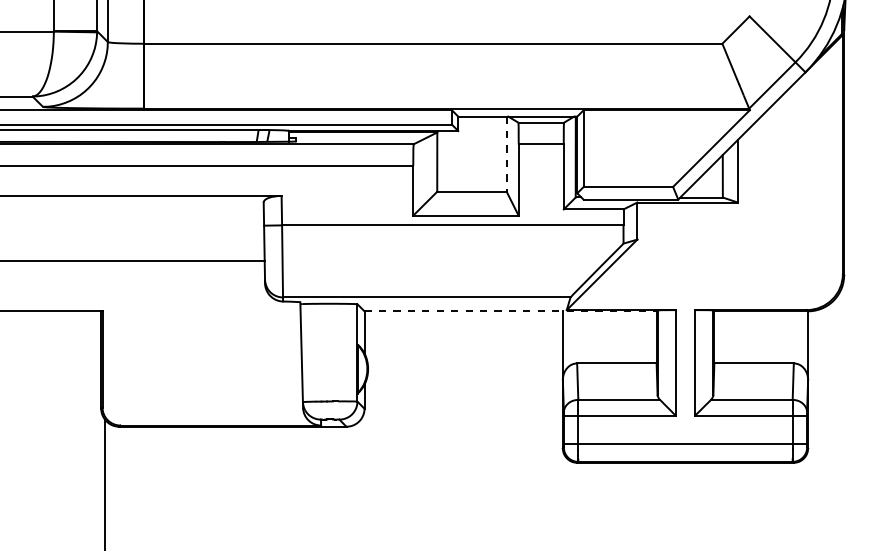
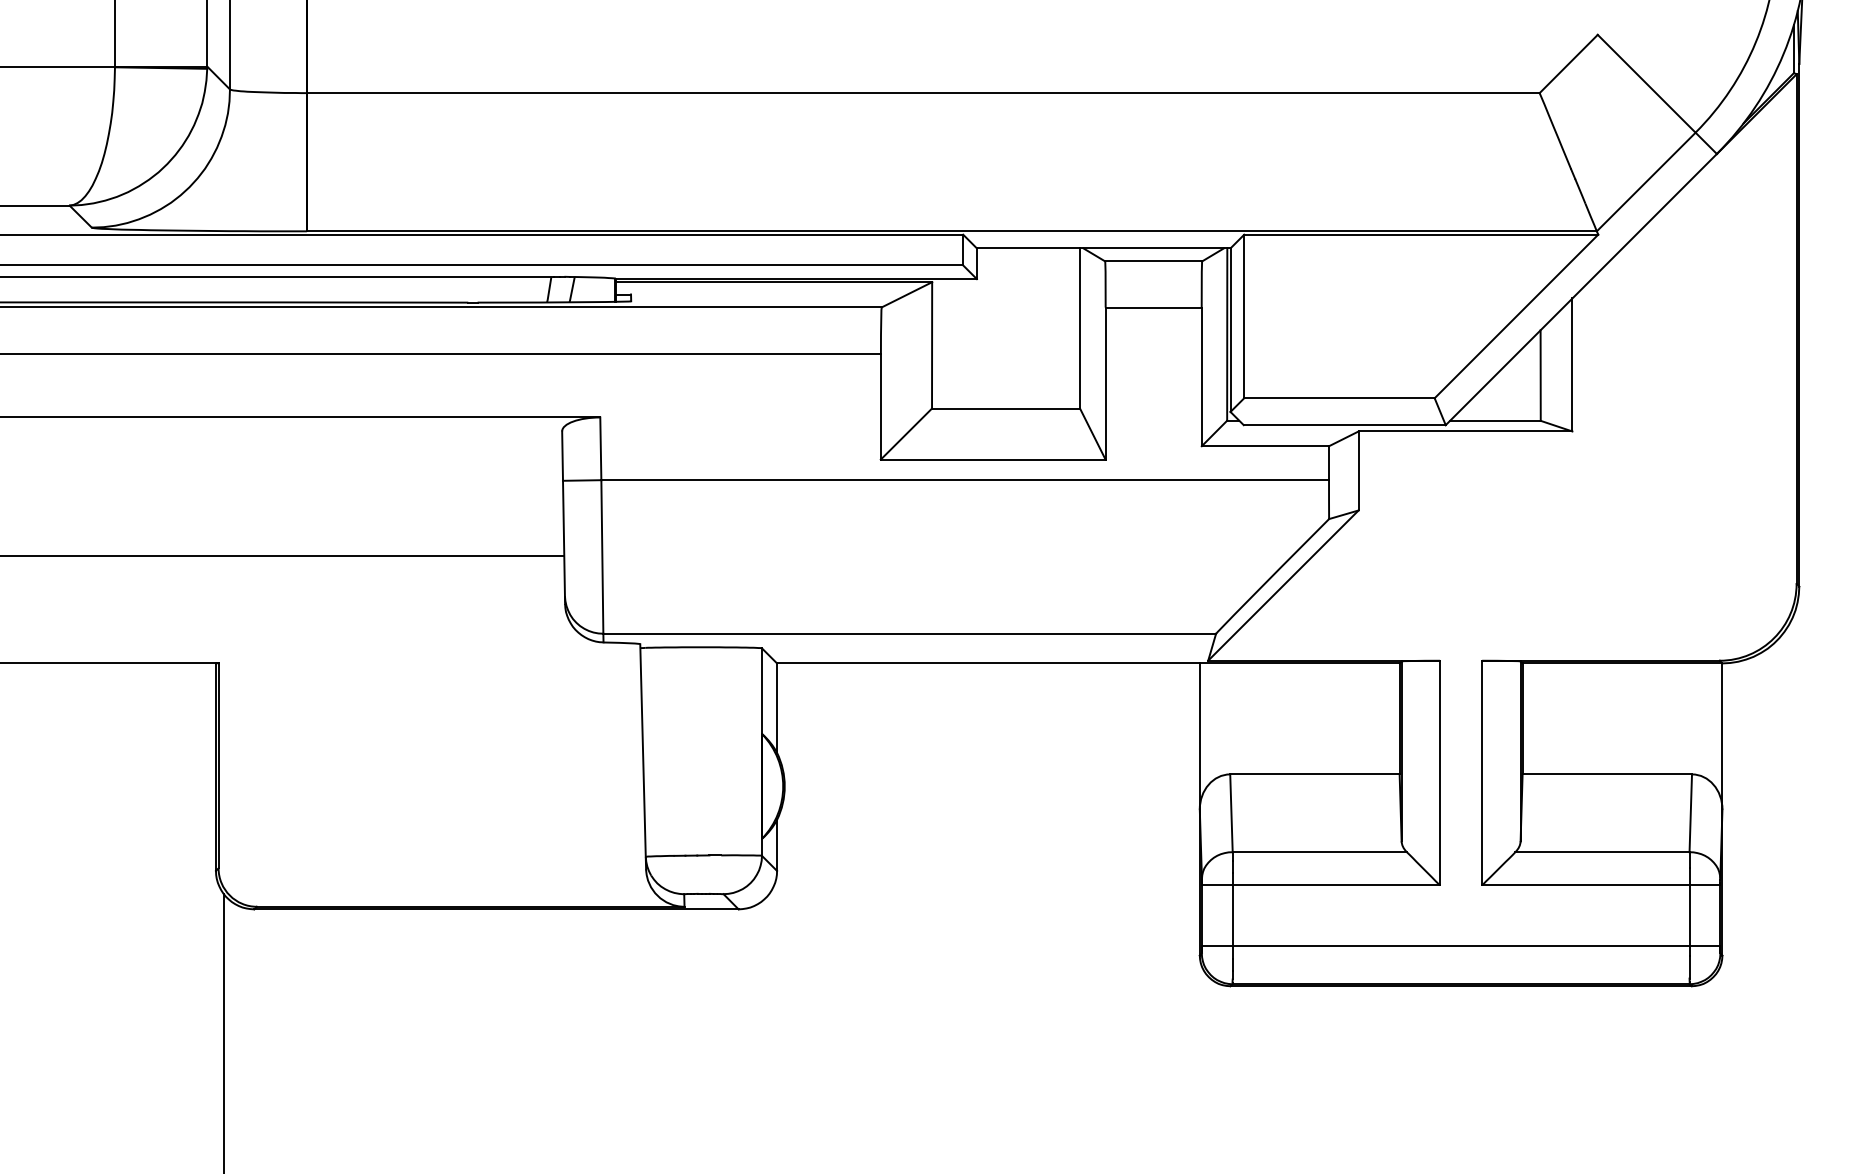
line: (506, 154) -> (1079, 329), dashed -> solid
line: (511, 311) -> (1090, 663), dashed -> solid

